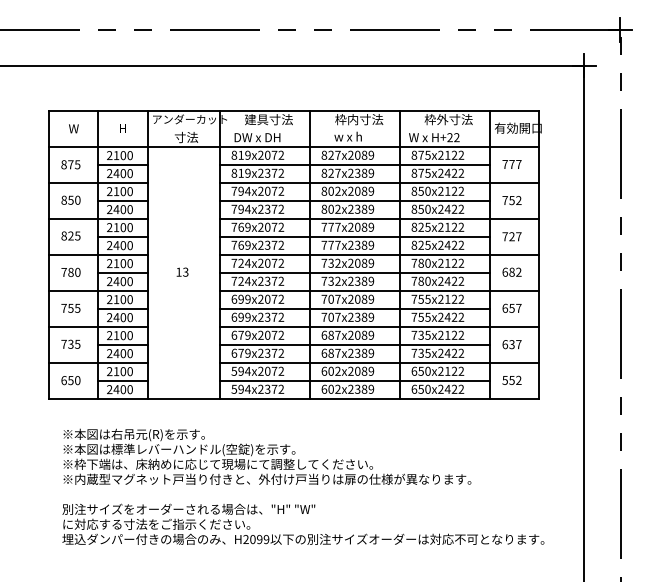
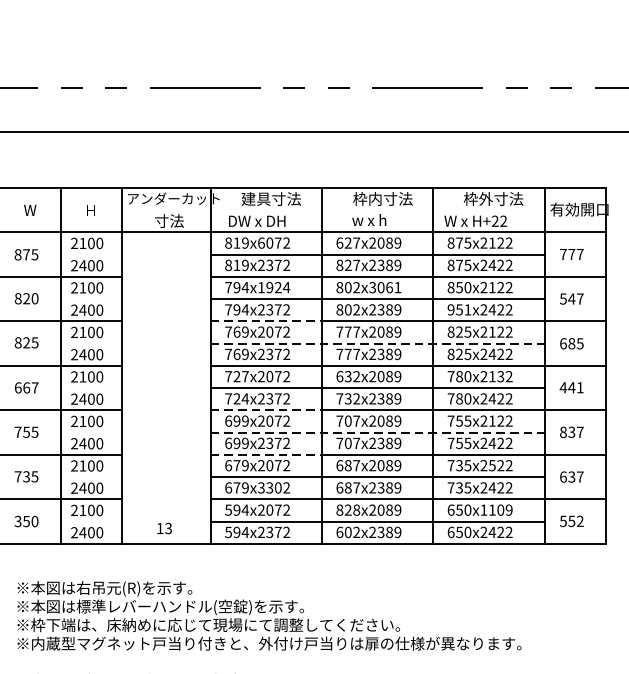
text: (260, 154) -> (260, 242), 819x2072 -> 819x6072
text: (324, 154) -> (340, 242), 827x2089 -> 627x2089
line: (122, 164) -> (90, 254), removed
text: (271, 190) -> (274, 286), 794x2072 -> 794x1924
text: (361, 190) -> (385, 286), 802x2089 -> 802x3061
text: (70, 199) -> (26, 297), 850 -> 820
line: (122, 200) -> (90, 298), removed
text: (511, 200) -> (571, 298), 752 -> 547
text: (420, 208) -> (458, 308), 850x2422 -> 951x2422
line: (265, 218) -> (267, 321), solid -> dashed
line: (122, 236) -> (90, 343), removed
line: (355, 236) -> (378, 343), solid -> dashed
text: (511, 236) -> (571, 343), 727 -> 685
text: (247, 262) -> (244, 375), 724x2072 -> 727x2072
text: (324, 262) -> (340, 375), 732x2089 -> 632x2089
text: (454, 263) -> (500, 376), 780x2122 -> 780x2132
text: (182, 271) -> (164, 527), moved
text: (511, 271) -> (571, 386), 682 -> 441
text: (70, 272) -> (26, 387), 780 -> 667
line: (122, 272) -> (90, 387), removed
line: (265, 290) -> (267, 410), solid -> dashed
text: (508, 307) -> (567, 431), 657 -> 837
line: (122, 308) -> (90, 432), removed
line: (355, 308) -> (378, 432), solid -> dashed
line: (265, 326) -> (267, 454), solid -> dashed
text: (447, 334) -> (492, 464), 735x2122 -> 735x2522
line: (122, 344) -> (90, 476), removed
text: (267, 352) -> (269, 486), 679x2372 -> 679x3302
text: (330, 370) -> (347, 509), 602x2089 -> 828x2089
text: (451, 370) -> (497, 509), 650x2122 -> 650x1109
text: (63, 380) -> (17, 521), 650 -> 350
line: (122, 380) -> (90, 521), removed

